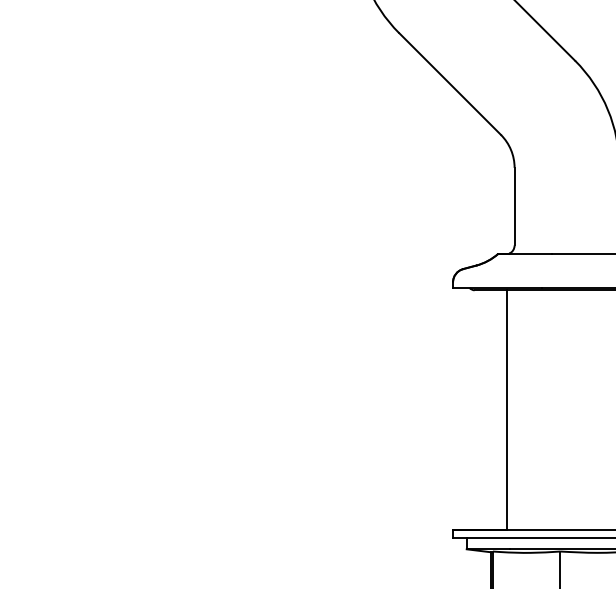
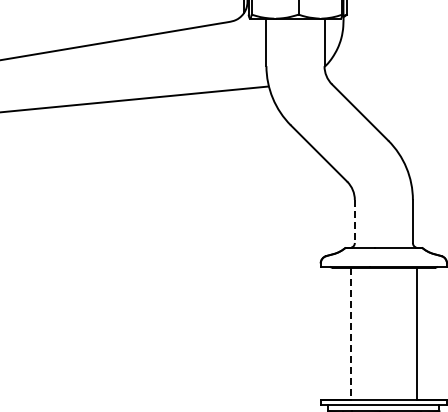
line: (513, 206) -> (354, 221), solid -> dashed
line: (506, 410) -> (350, 334), solid -> dashed

